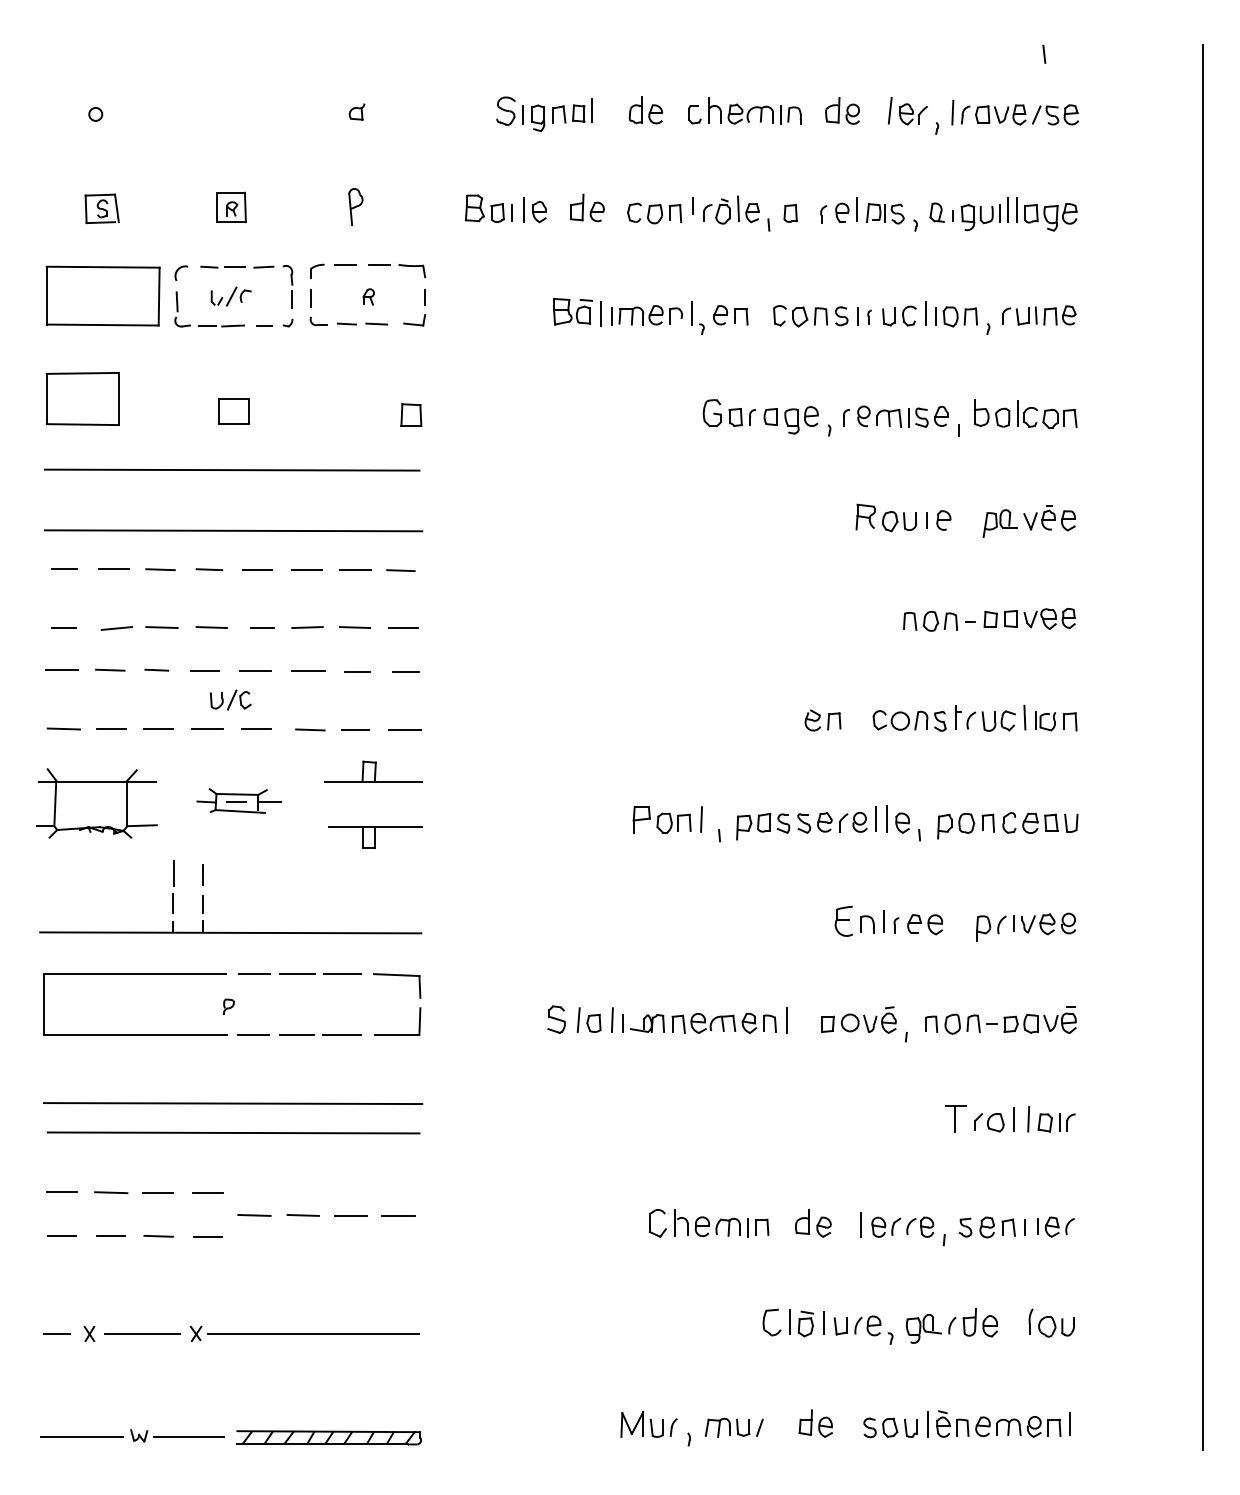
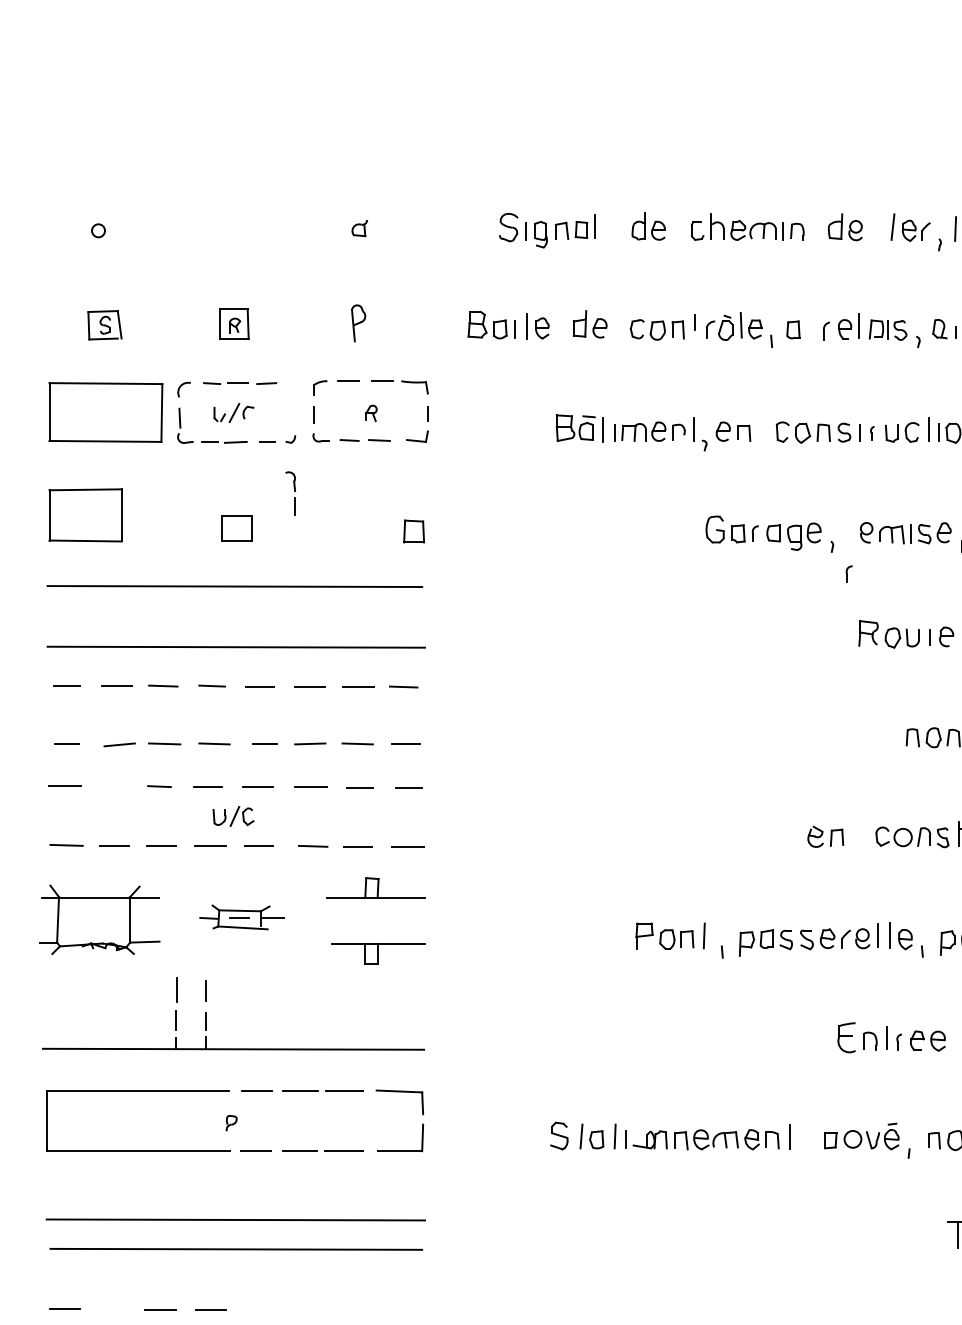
part: (287, 286) -> (290, 492), moved
part: (846, 417) -> (849, 573), moved
line: (110, 669) -> (113, 785), removed
line: (111, 1192) -> (114, 1308), removed

